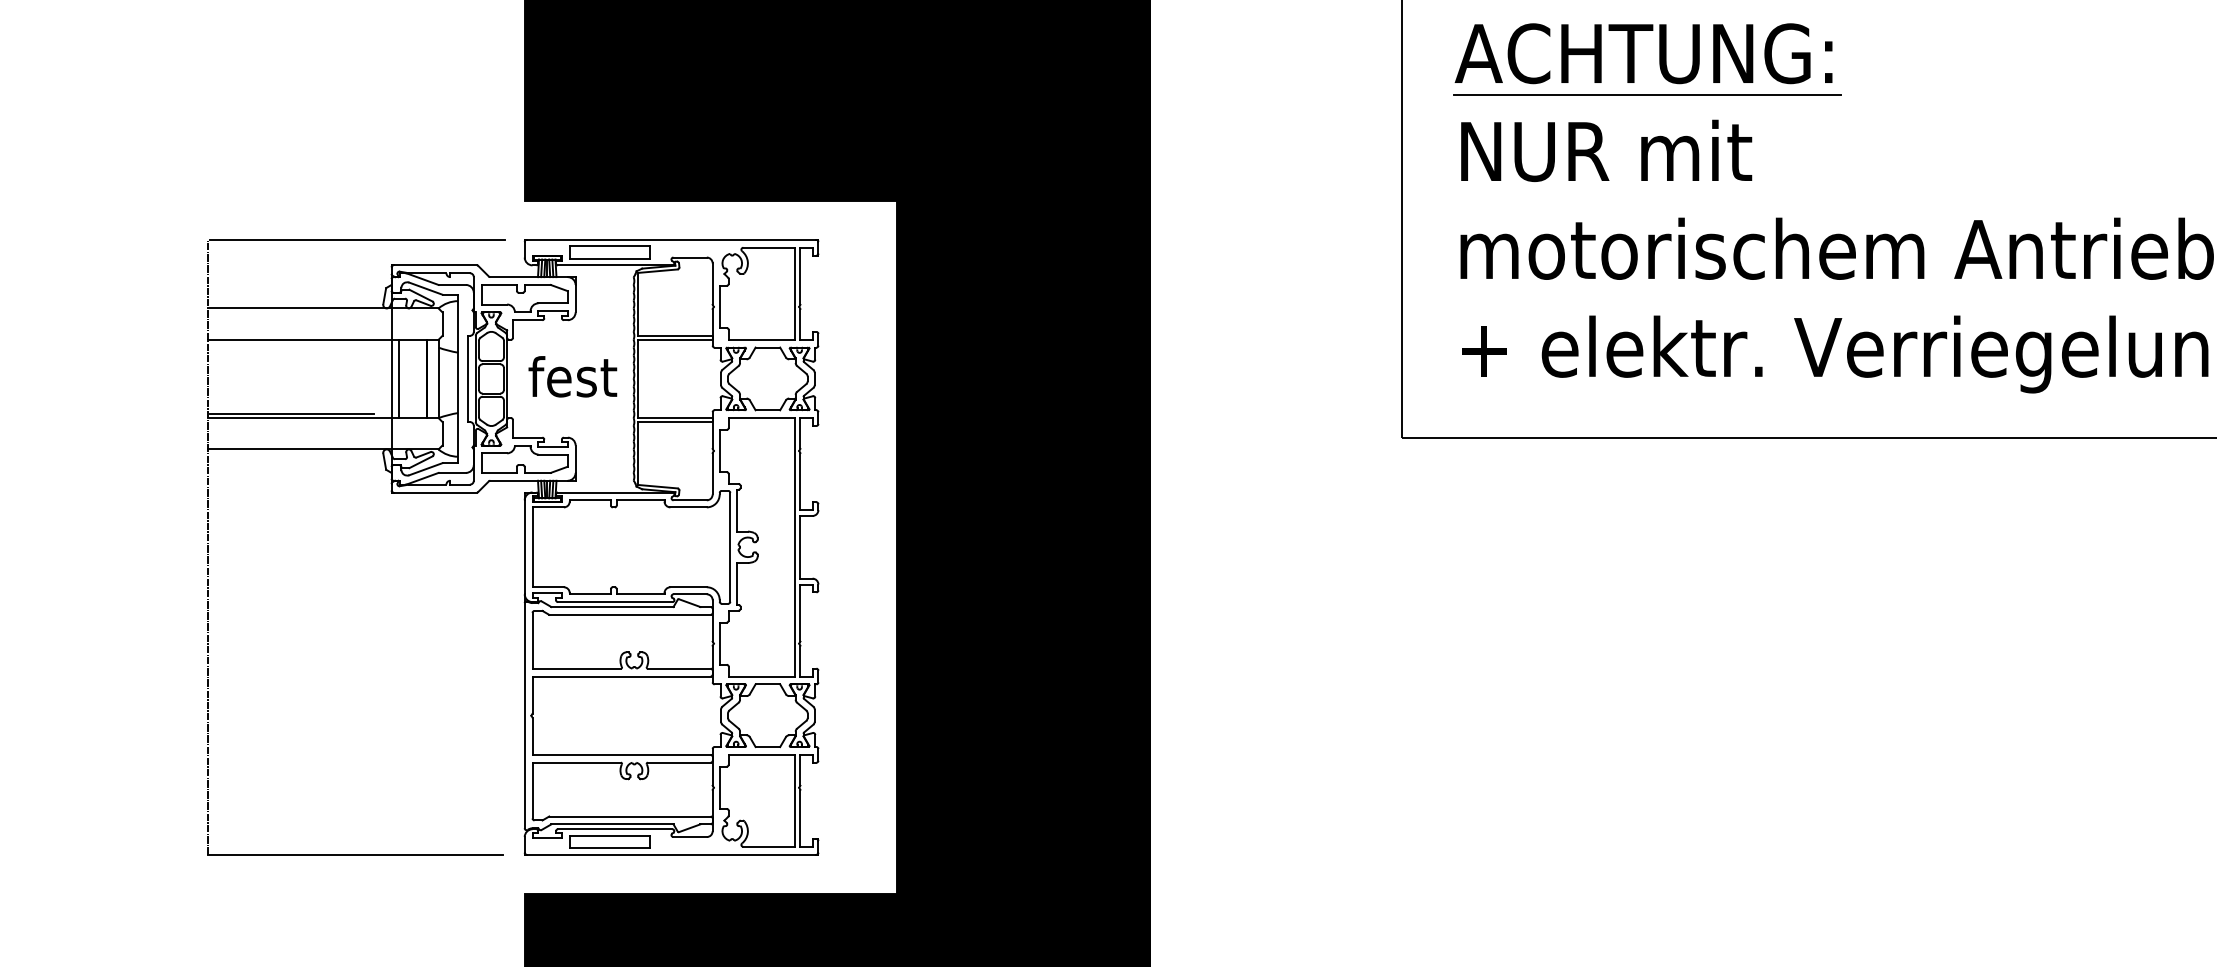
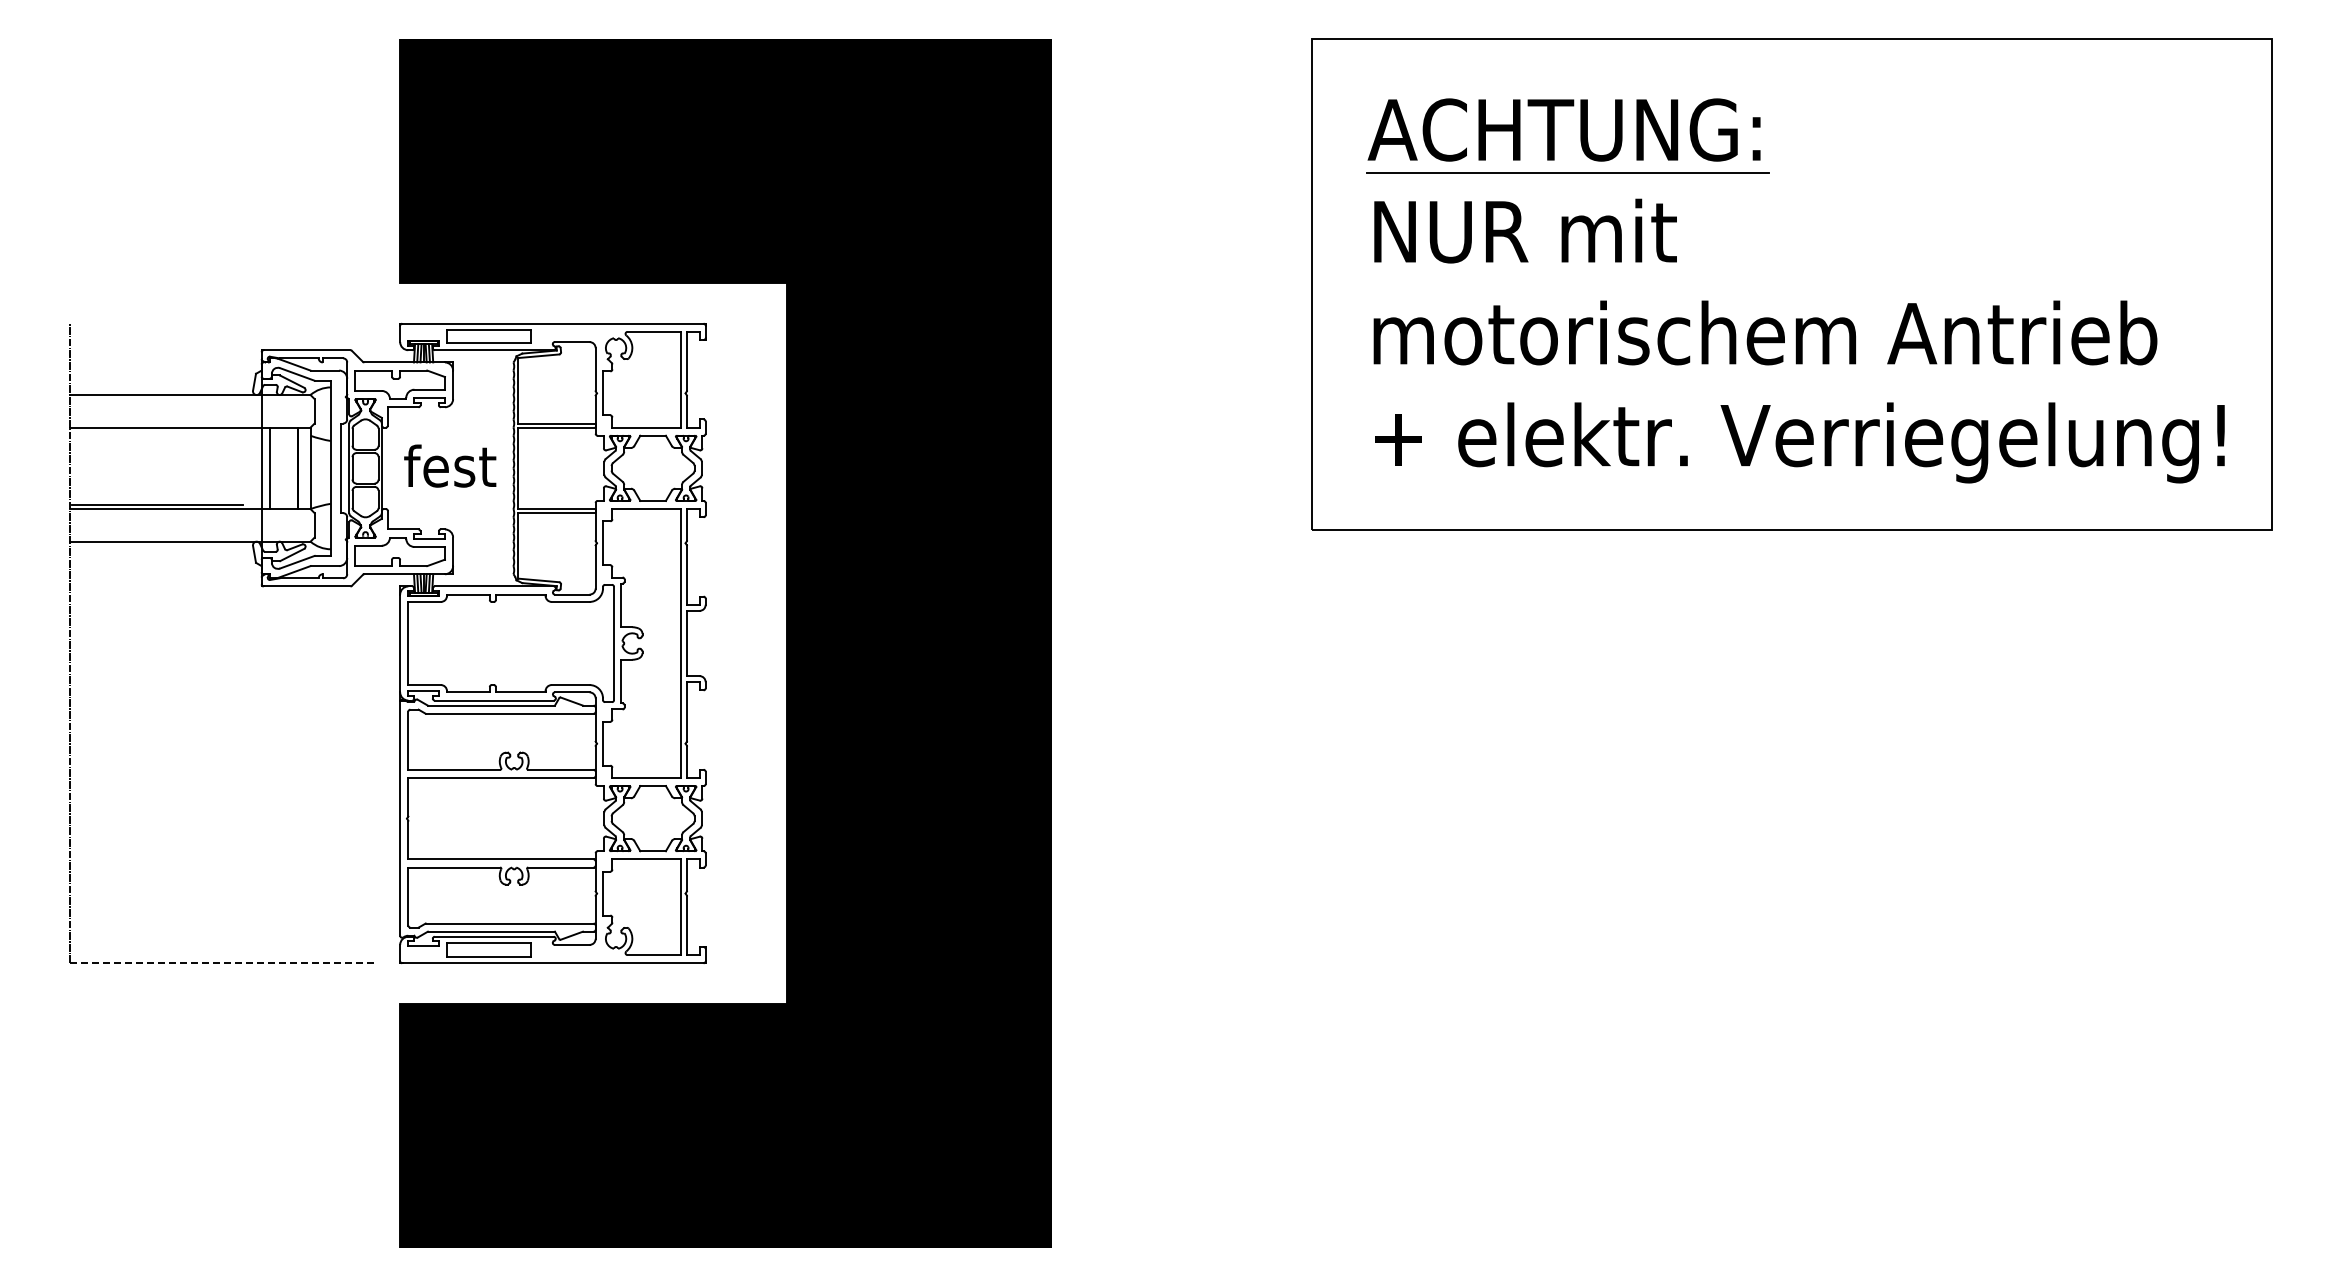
line: (356, 239) -> (225, 323), removed
line: (354, 854) -> (223, 963), solid -> dashed

